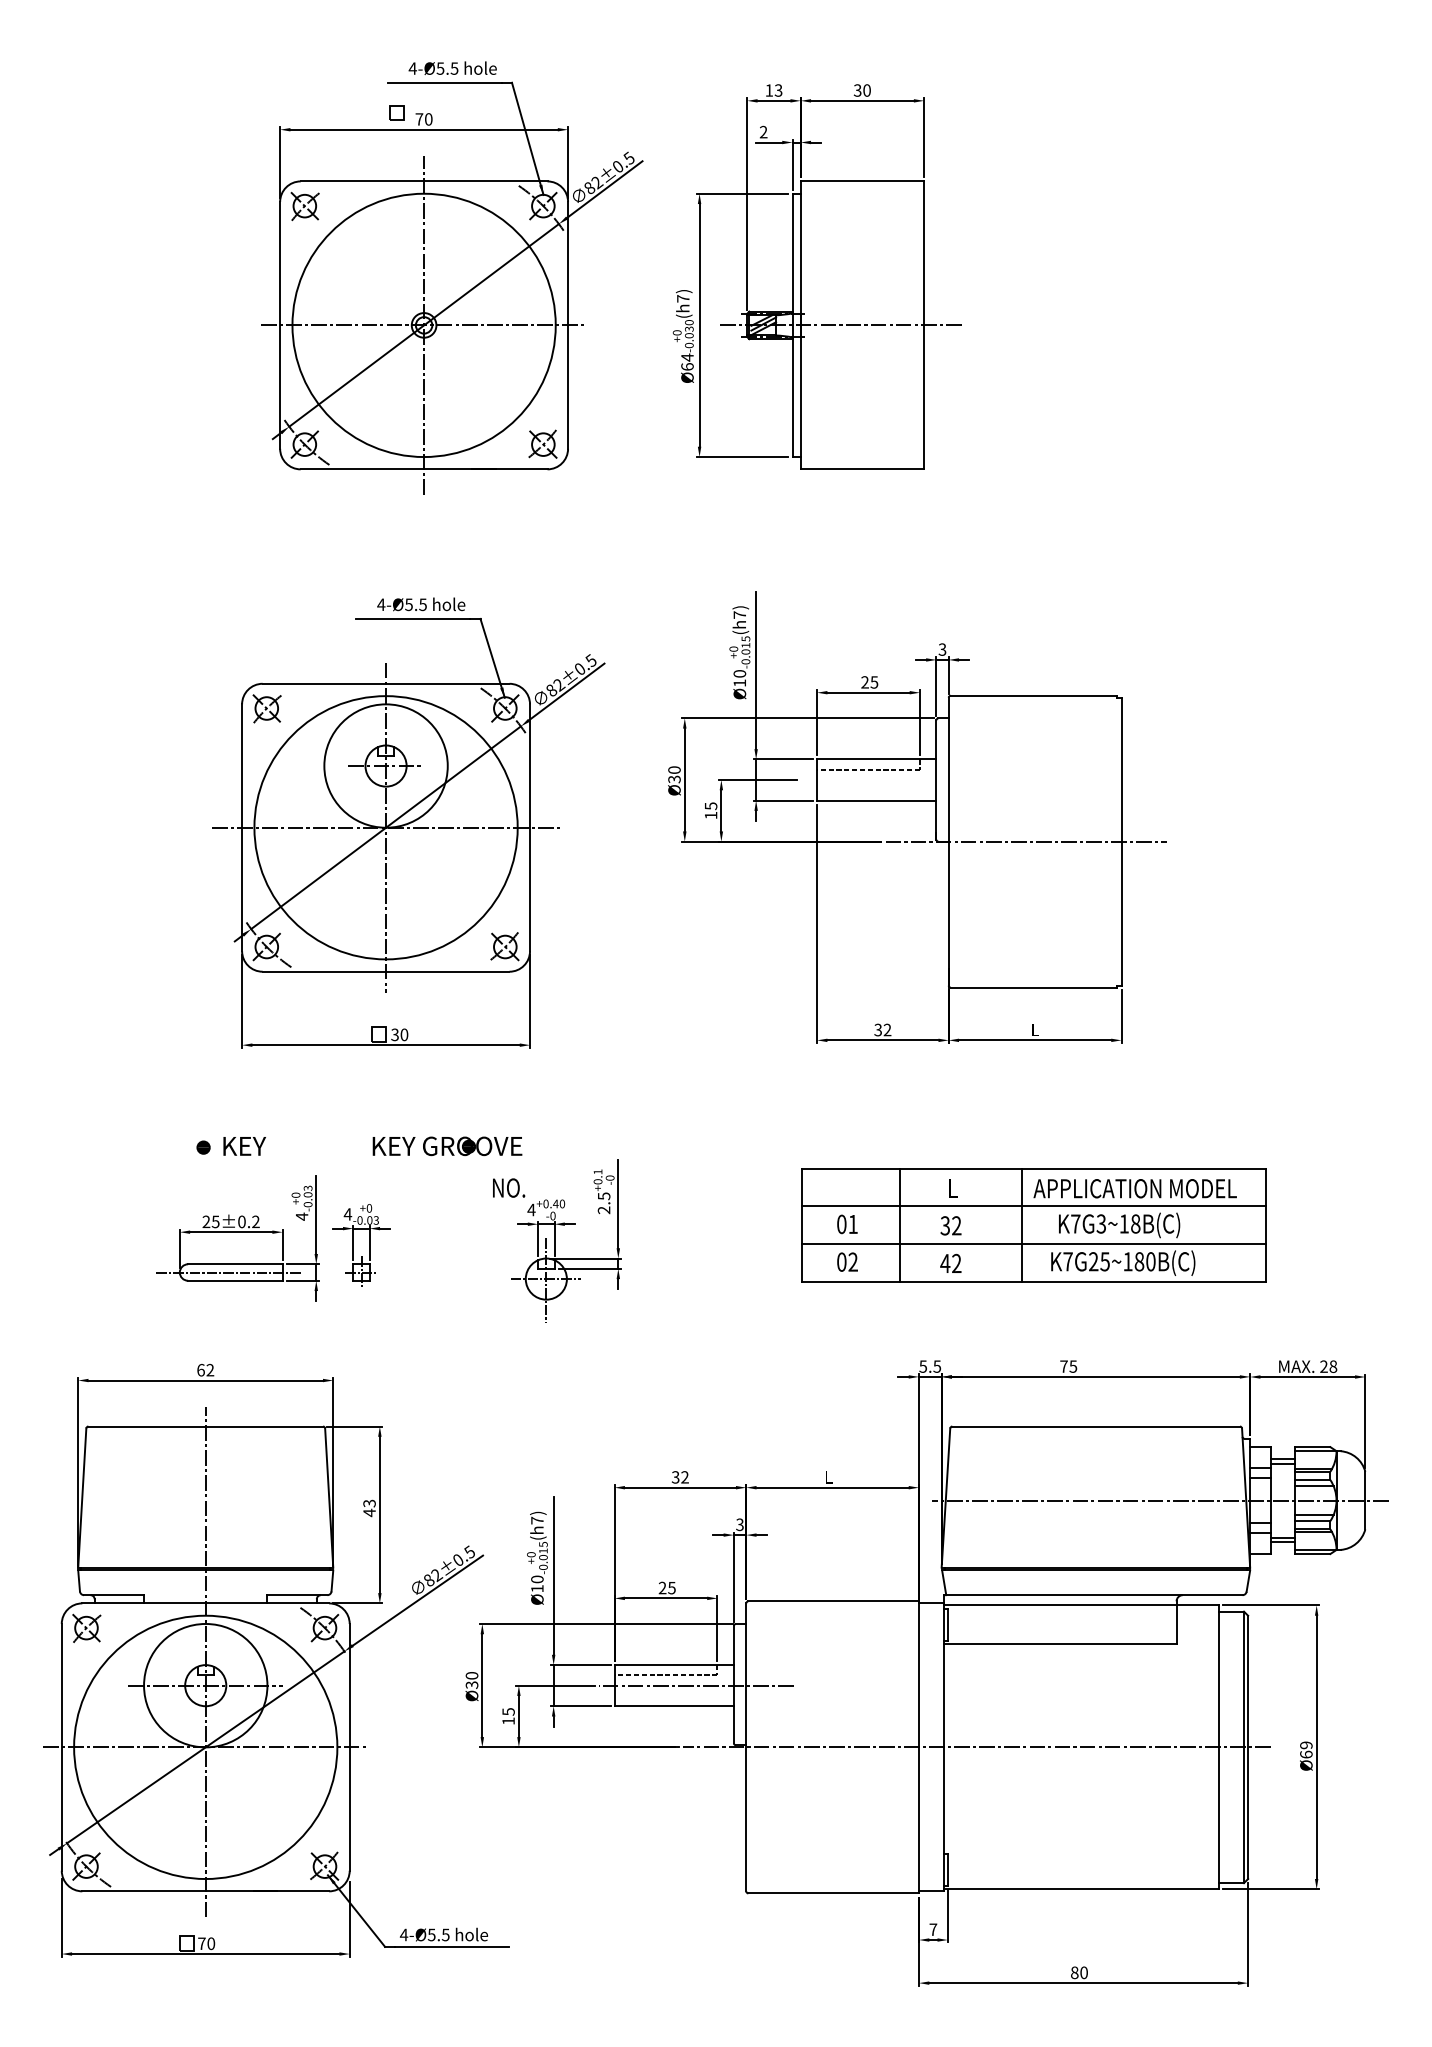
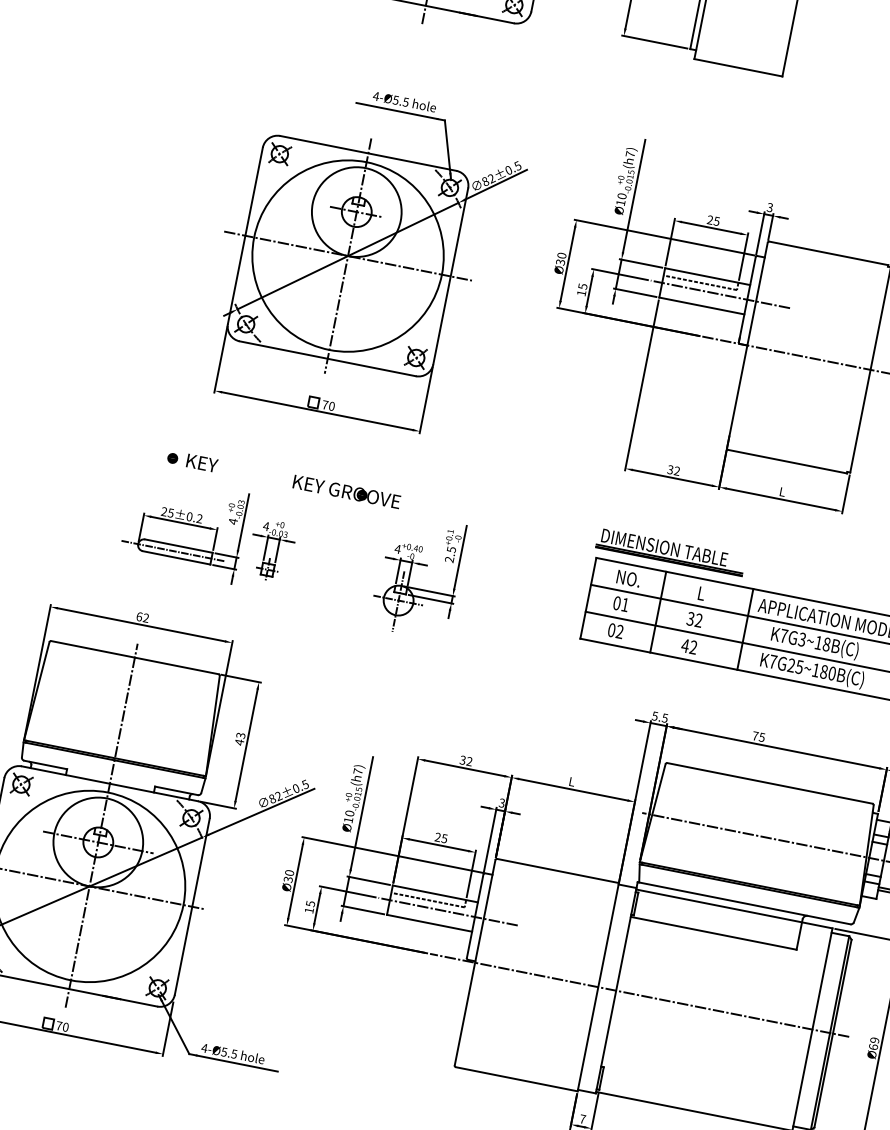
line: (898, 780) -> (720, 294), added
text: (394, 1034) -> (324, 404), 30 -> 70
part: (900, 1140) -> (670, 551), added
text: (509, 1187) -> (629, 578), moved

